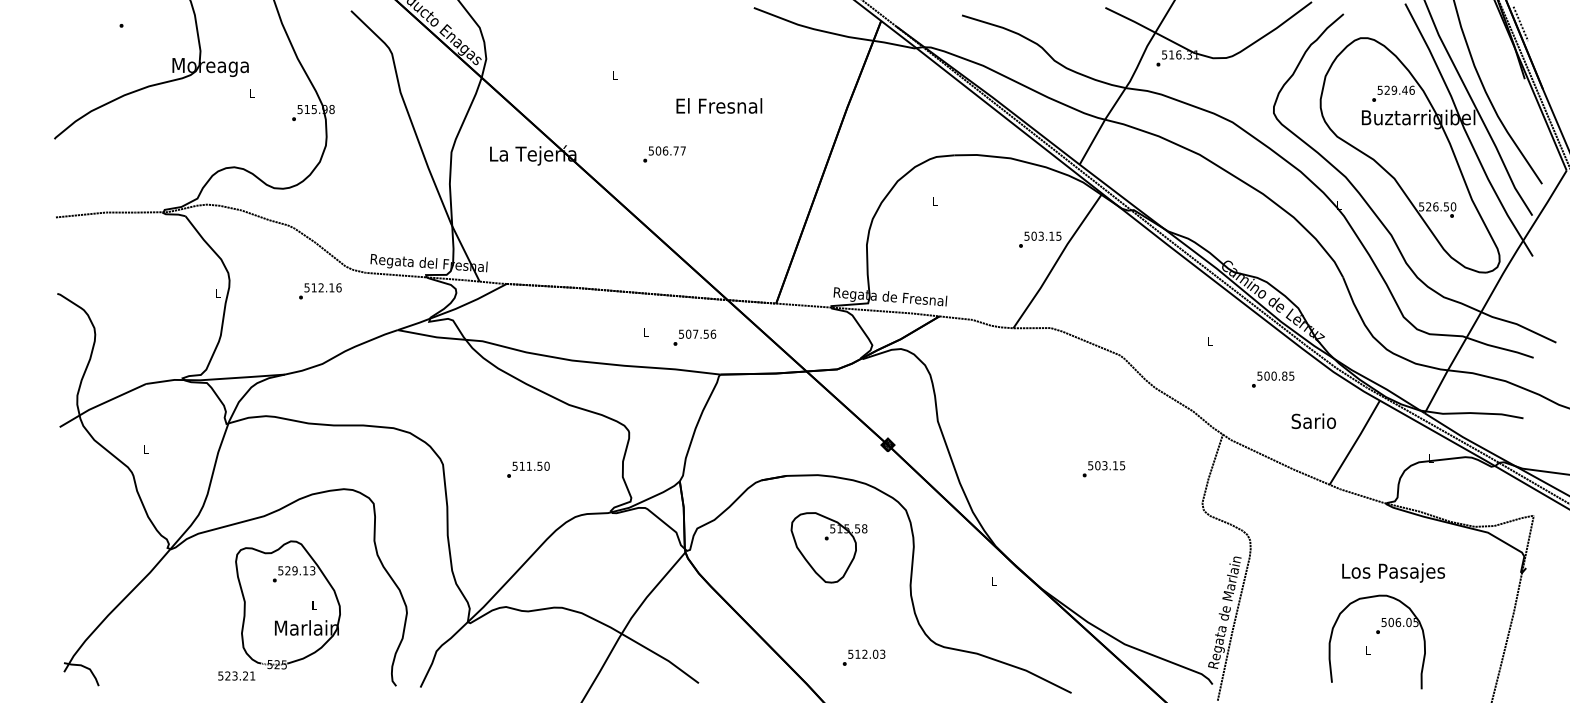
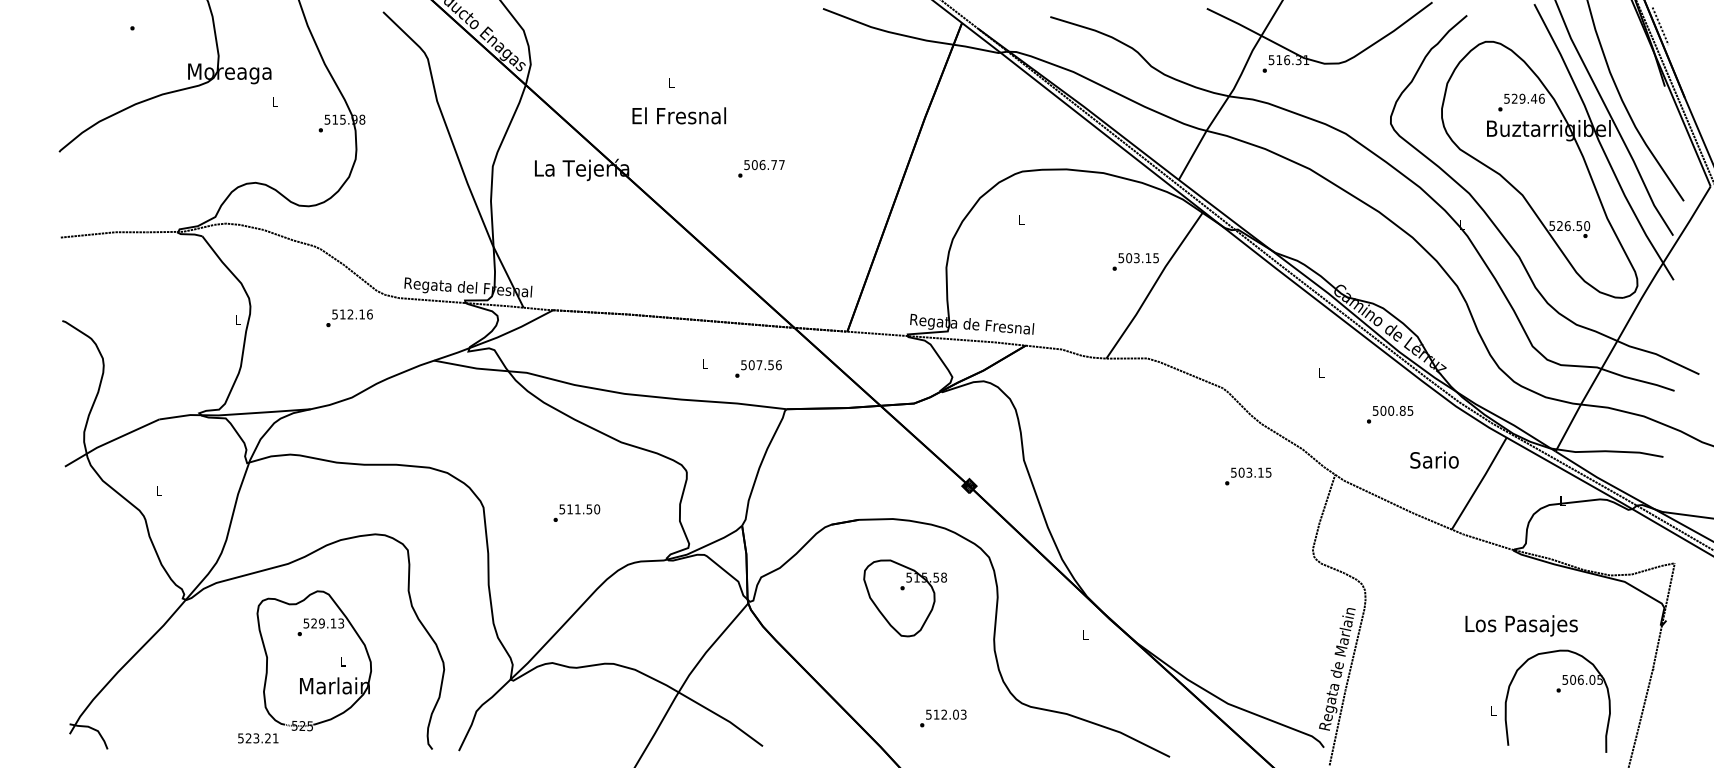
text: (718, 105) -> (678, 115), moved
text: (664, 154) -> (761, 168), moved
text: (1104, 469) -> (1248, 476), moved
part: (1377, 633) -> (1557, 692), moved

